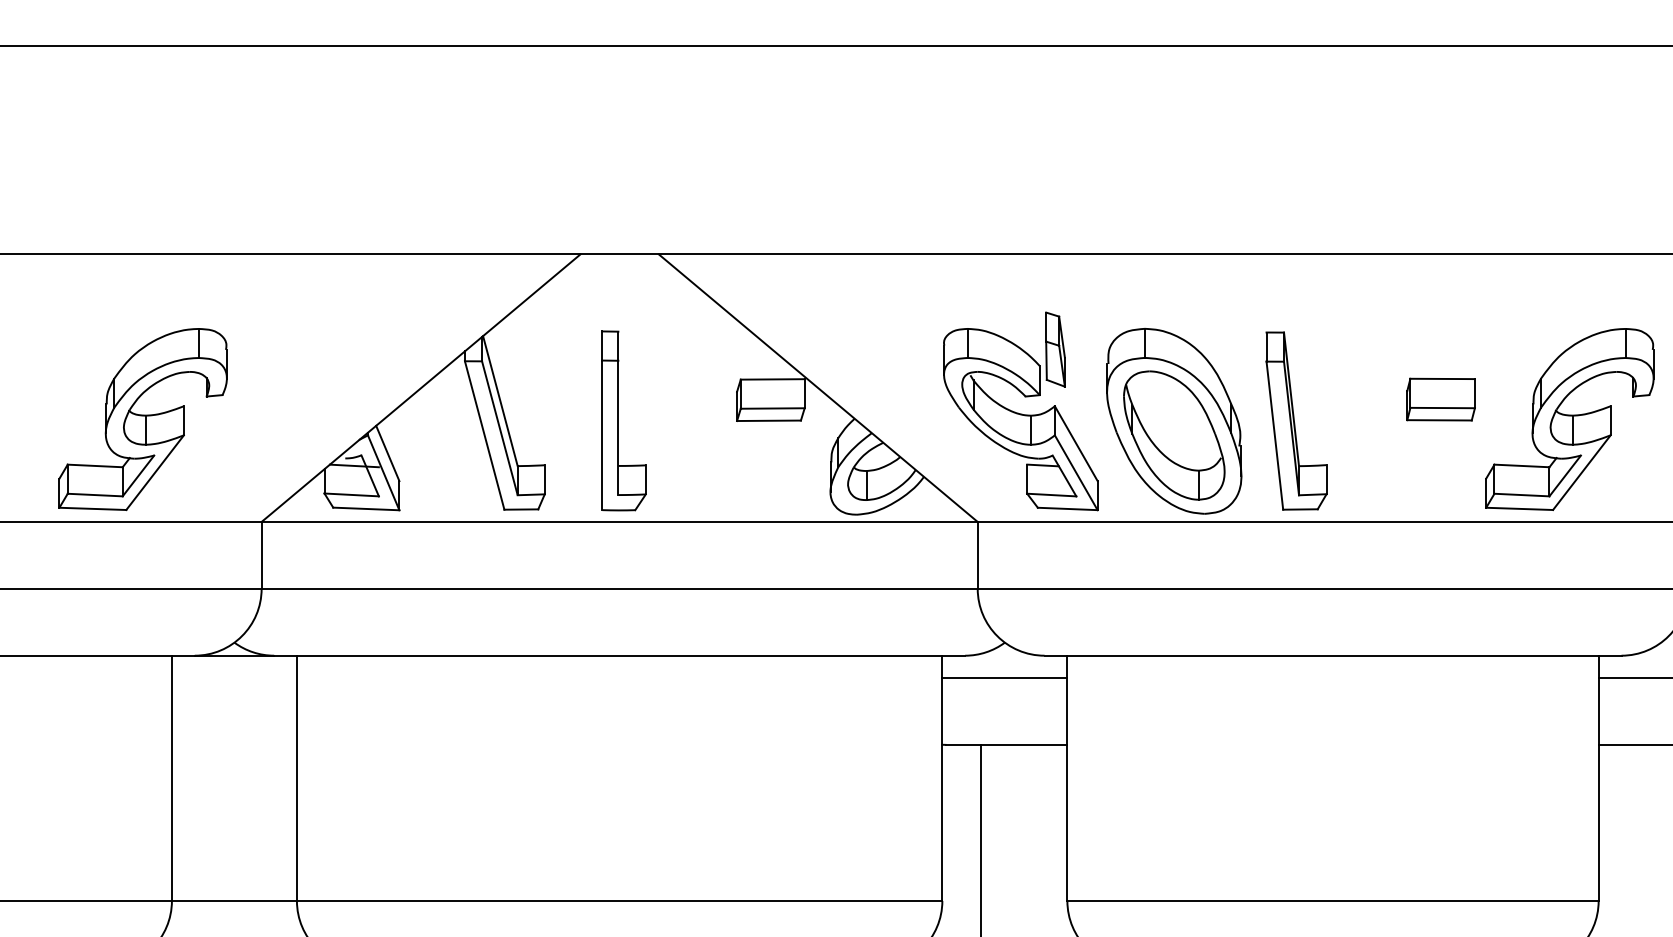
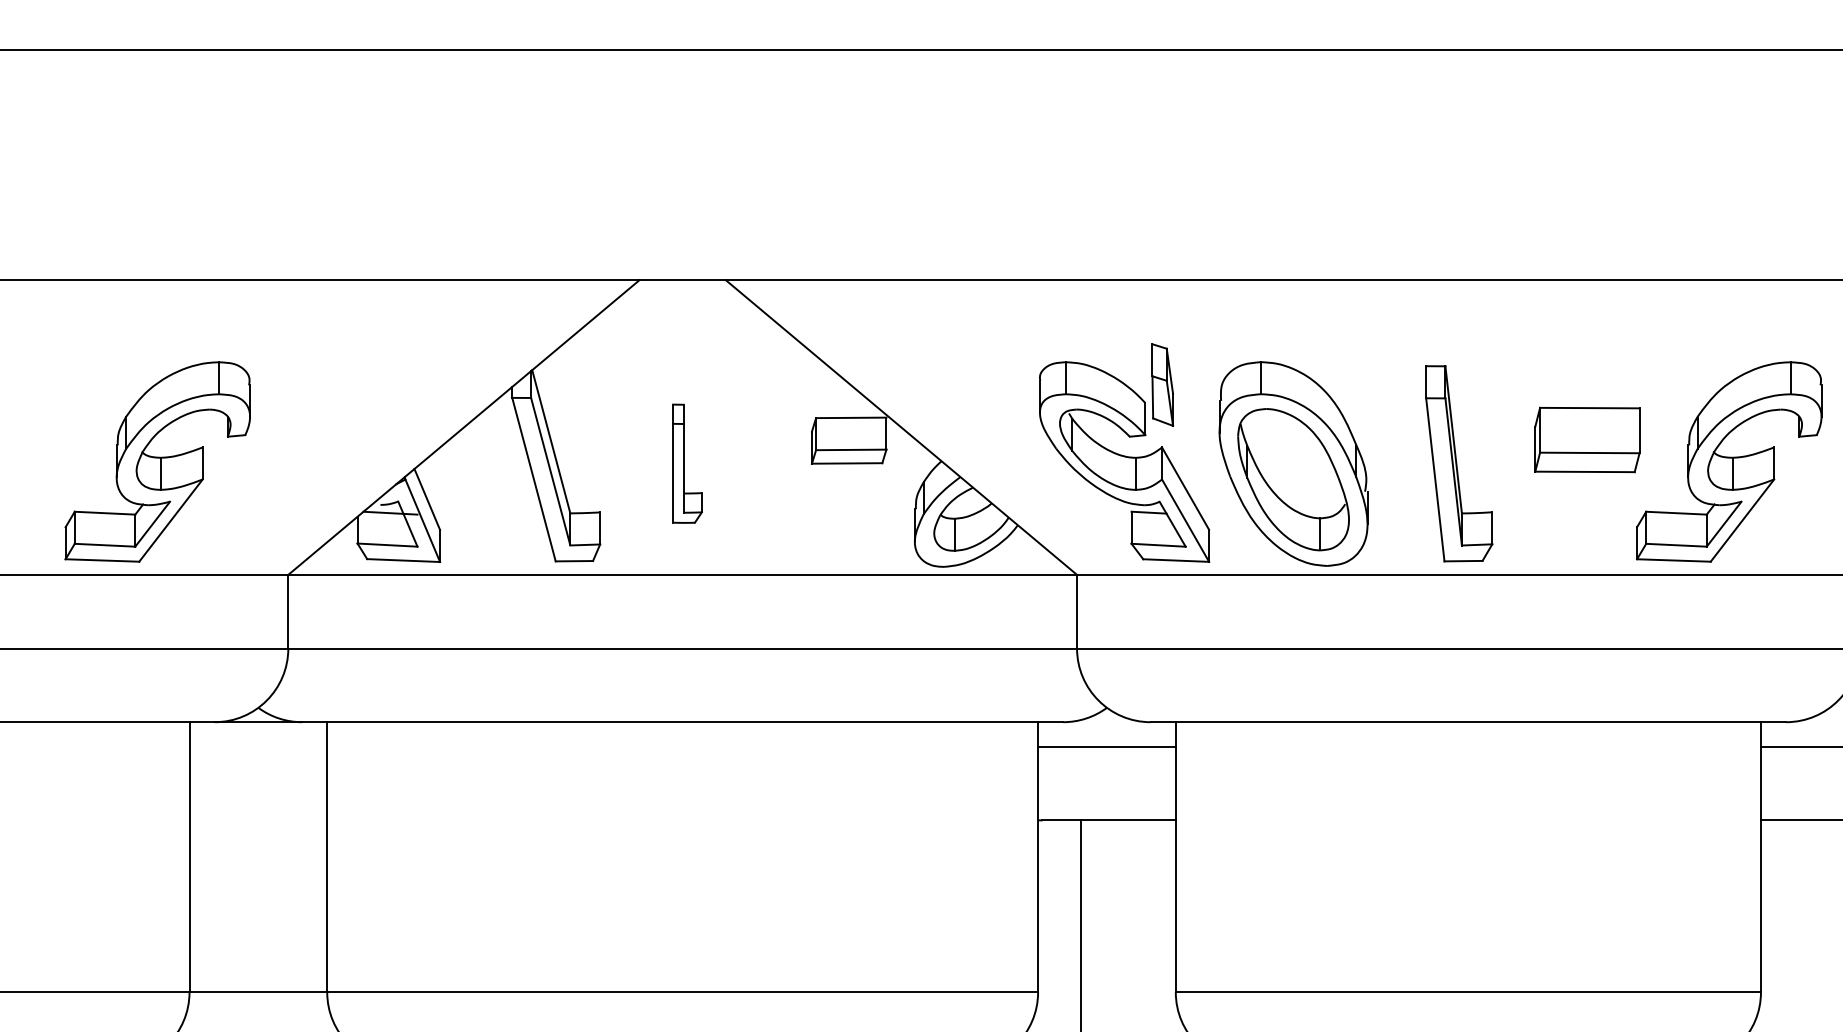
part: (1441, 399) -> (1587, 440), size x1.4
part: (624, 420) -> (687, 463), size x0.6
part: (1296, 420) -> (1459, 463), moved

